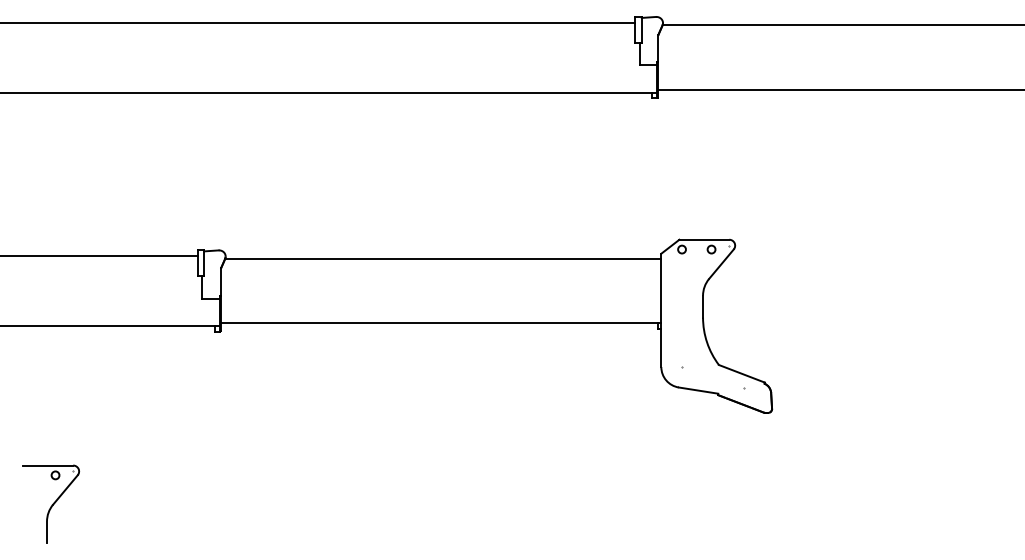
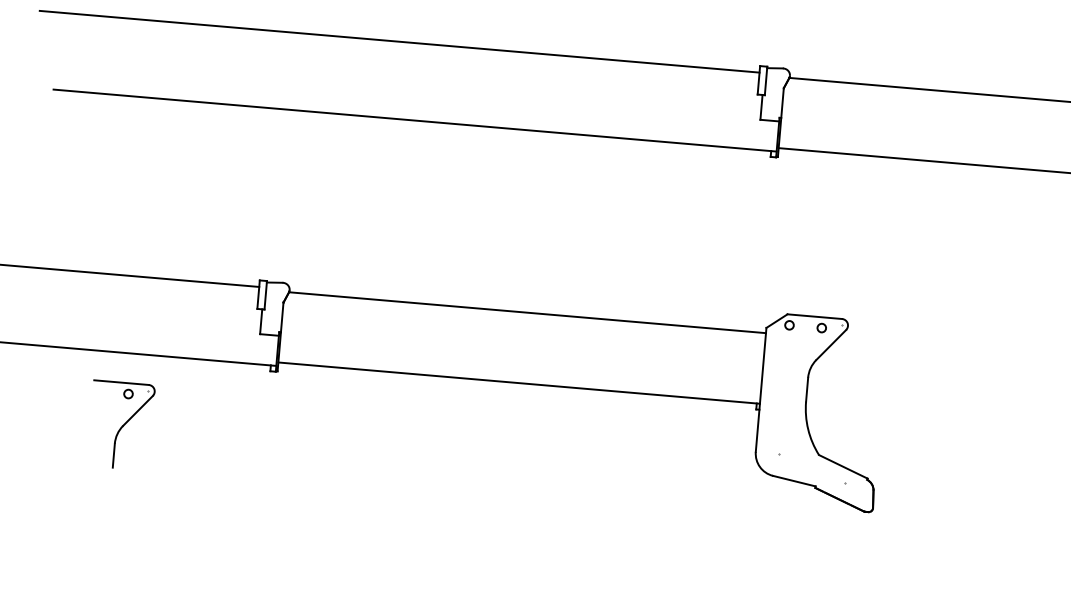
part: (50, 503) -> (120, 424), moved

